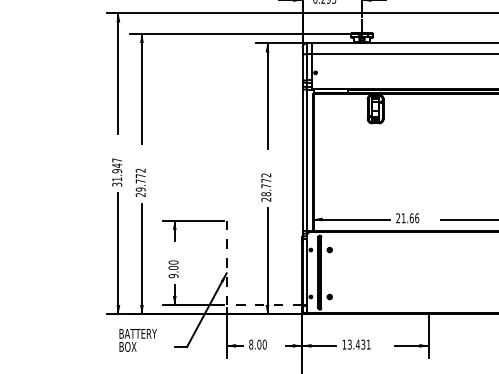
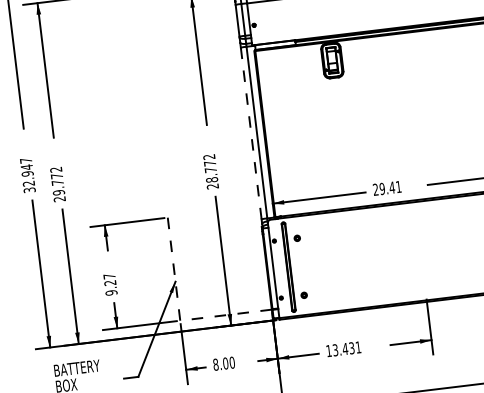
line: (302, 160) -> (251, 133), solid -> dashed
text: (116, 179) -> (28, 184), 31.947 -> 32.947
text: (410, 218) -> (390, 188), 21.66 -> 29.41
text: (173, 265) -> (109, 280), 9.00 -> 9.27

